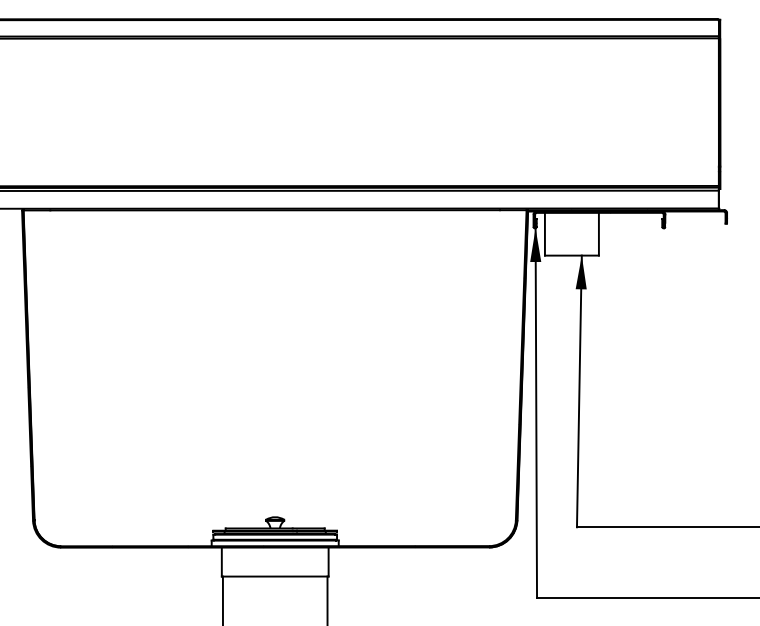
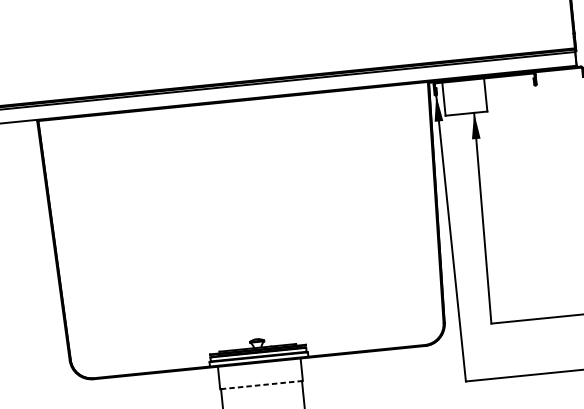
line: (274, 576) -> (260, 385), solid -> dashed

